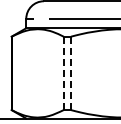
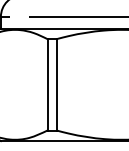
line: (63, 73) -> (47, 84), dashed -> solid
line: (70, 73) -> (55, 84), dashed -> solid

